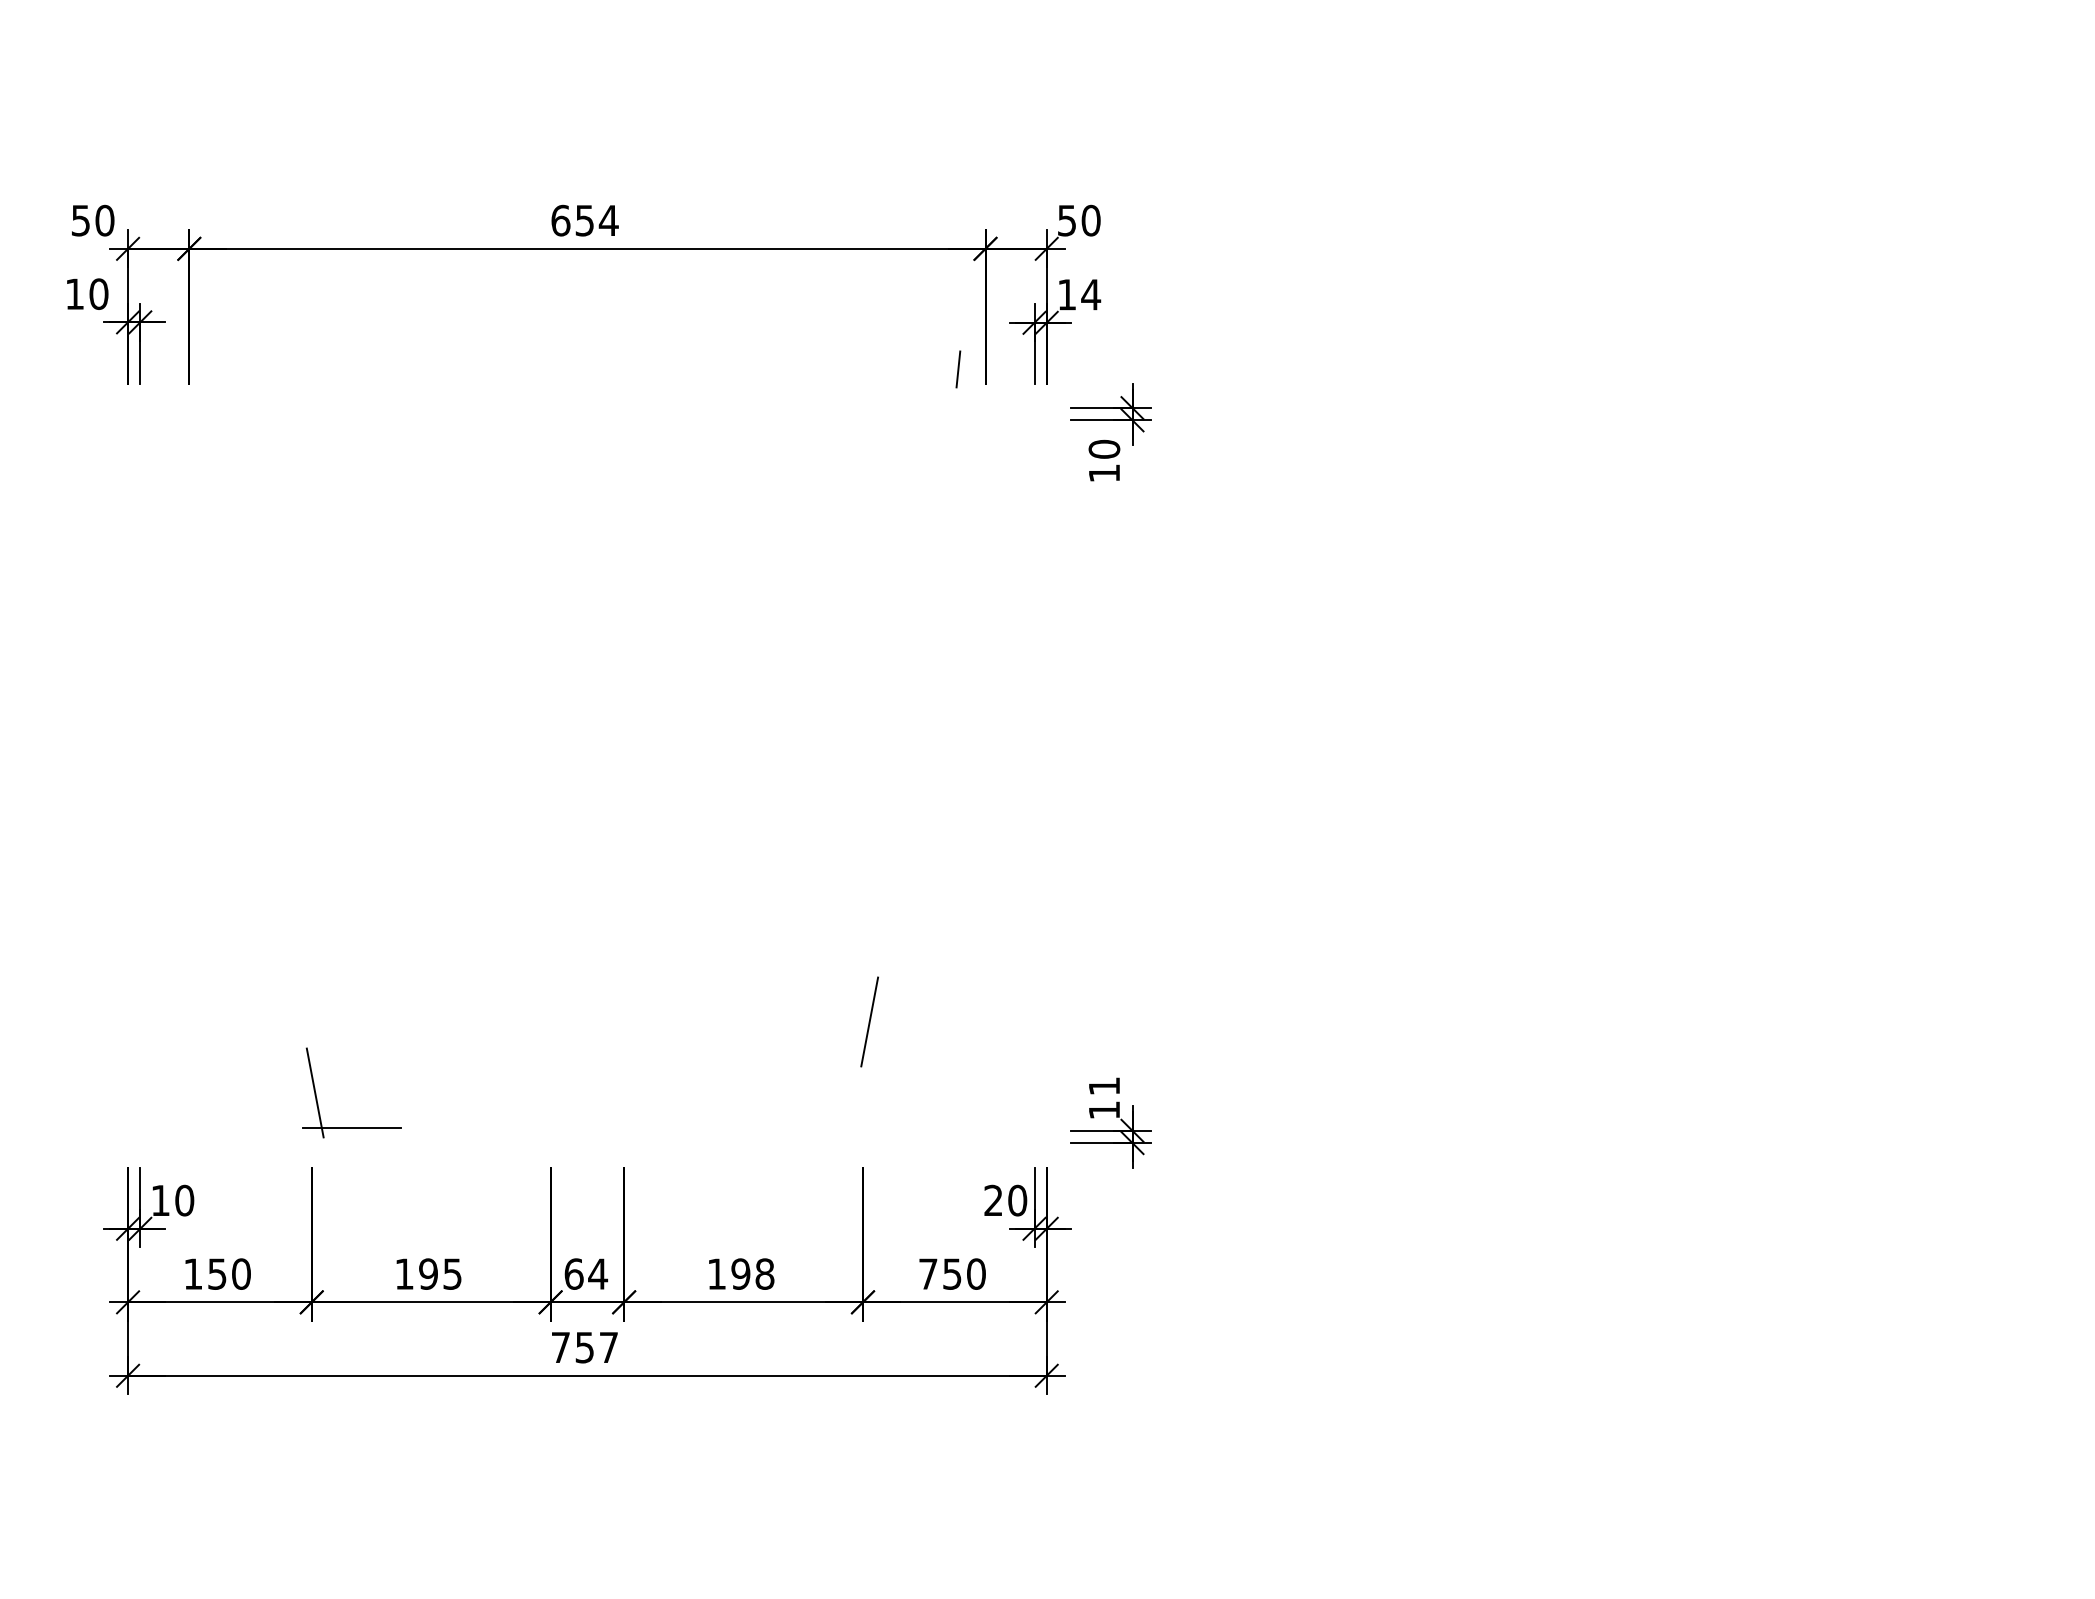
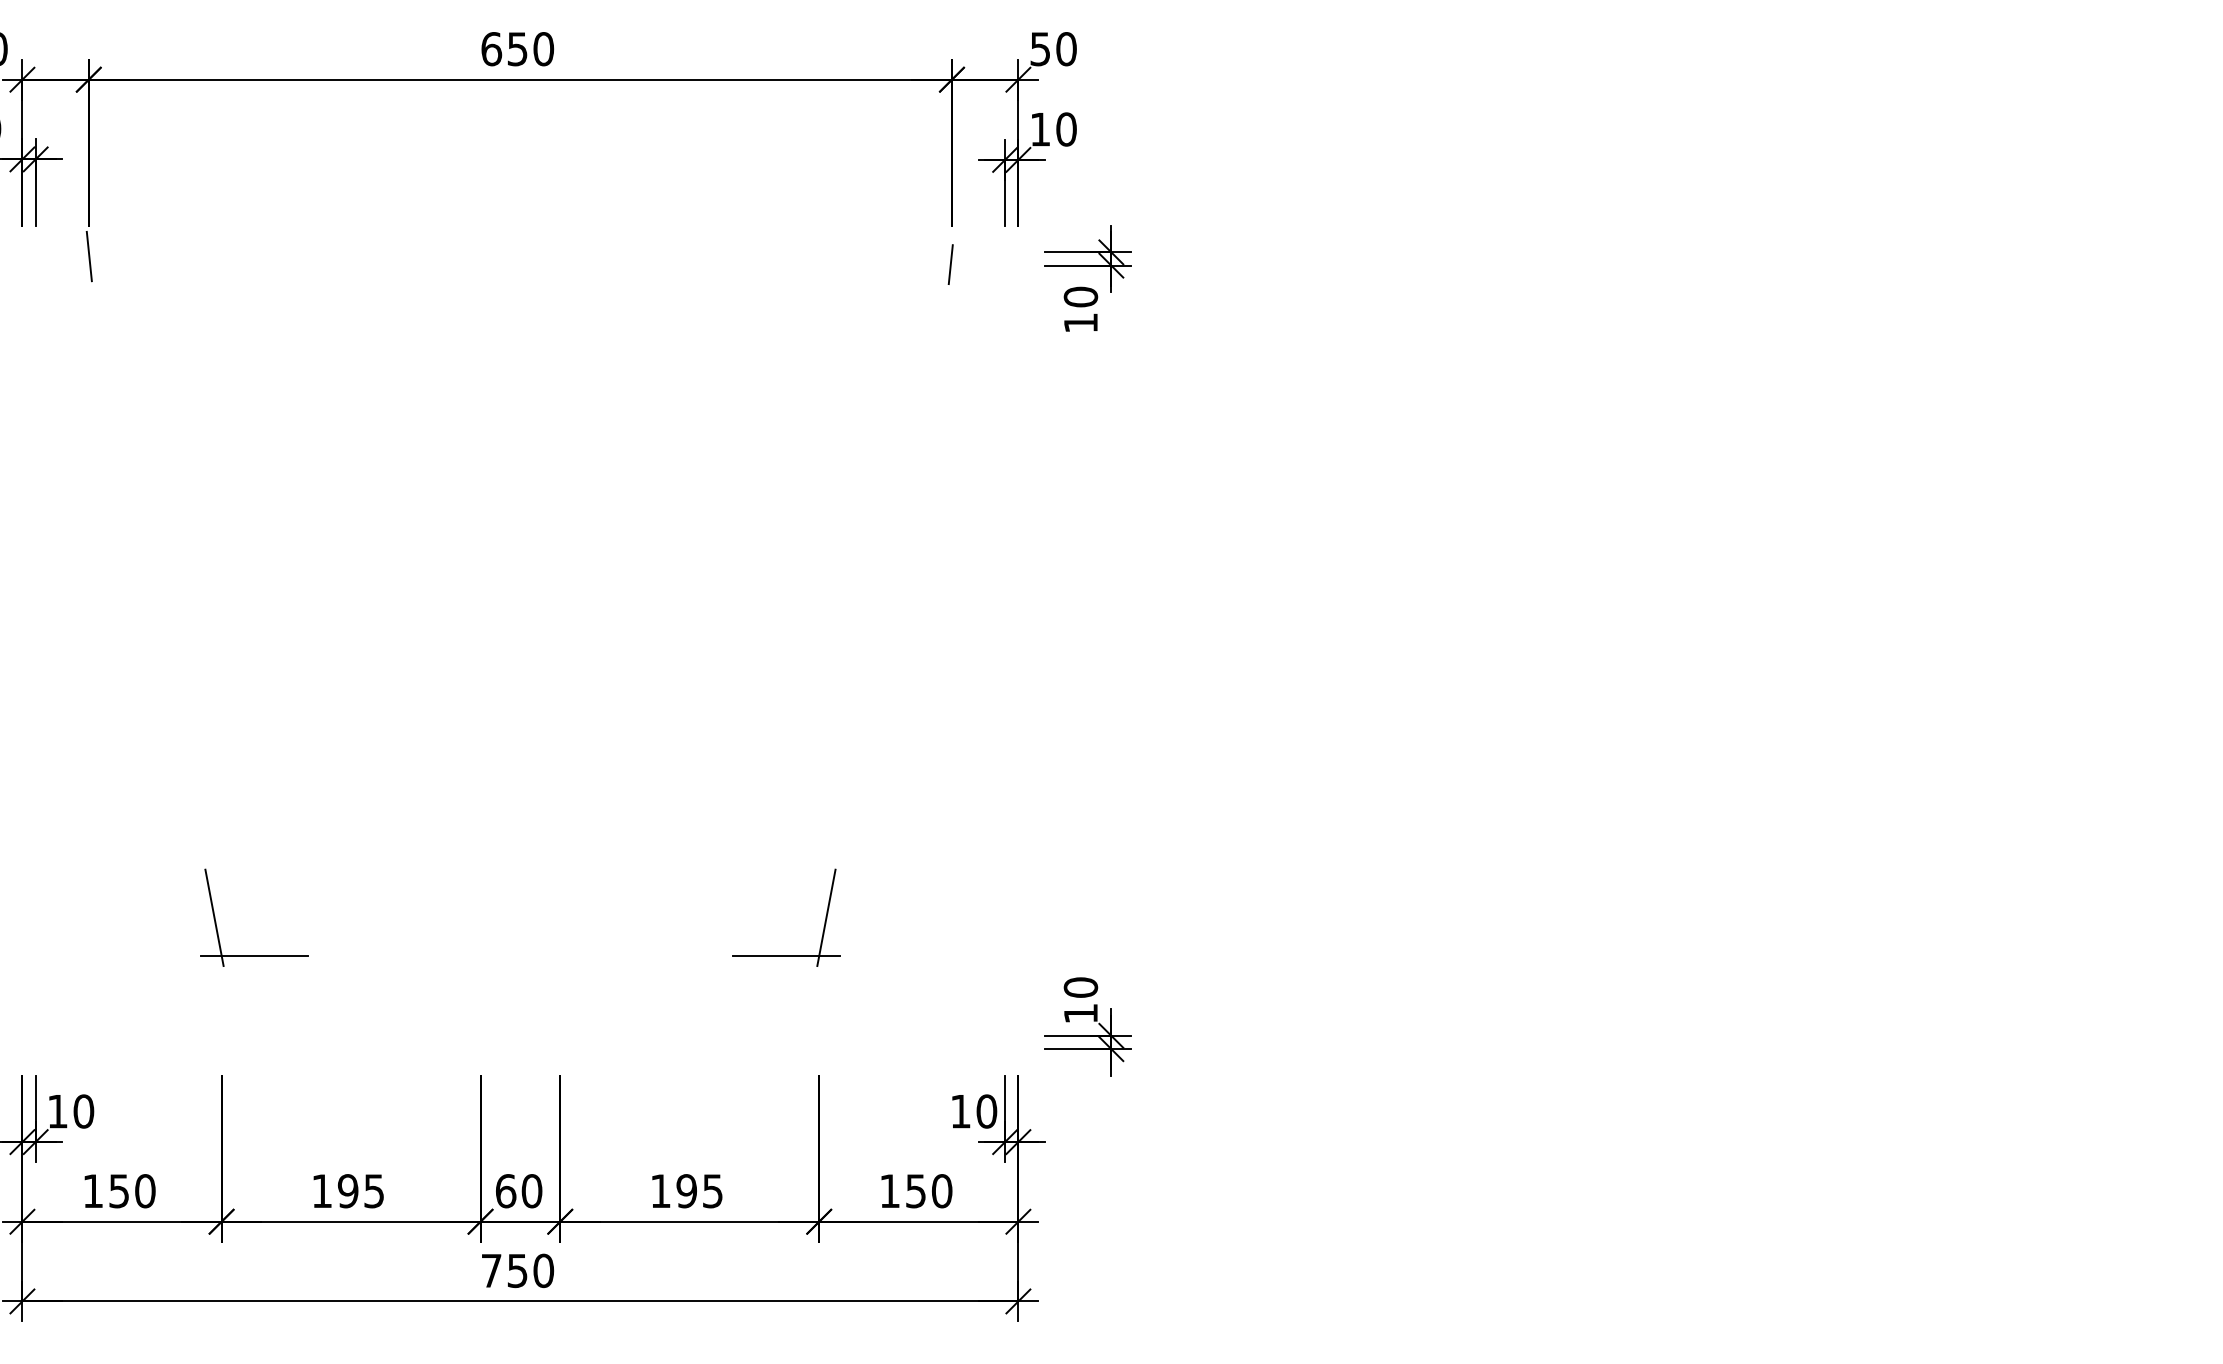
text: (608, 220) -> (543, 48), 654 -> 650
text: (1091, 294) -> (1066, 129), 14 -> 10
line: (958, 369) -> (950, 264), moved
line: (189, 411) -> (89, 256), added
line: (832, 1057) -> (786, 956), added
text: (1104, 1085) -> (1080, 986), 11 -> 10
part: (317, 1098) -> (216, 923), moved
text: (993, 1199) -> (960, 1110), 20 -> 10
text: (598, 1273) -> (532, 1190), 64 -> 60
text: (764, 1273) -> (712, 1190), 198 -> 195
text: (928, 1273) -> (890, 1190), 750 -> 150
text: (608, 1347) -> (543, 1270), 757 -> 750

